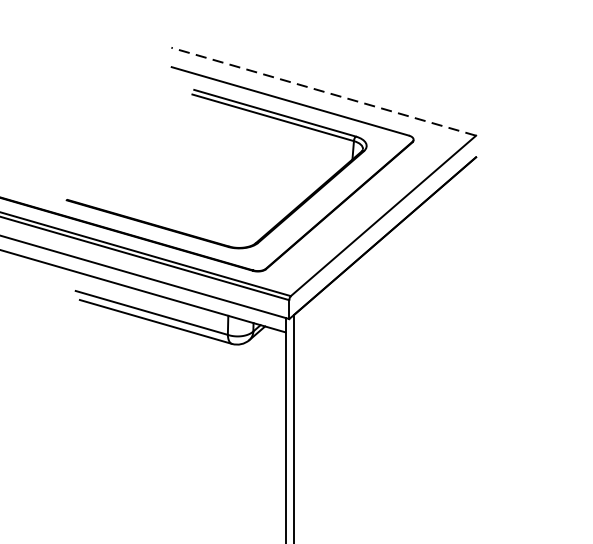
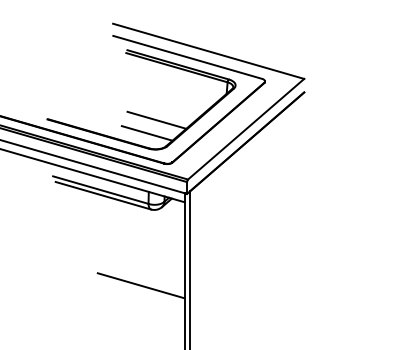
line: (323, 91) -> (208, 51), dashed -> solid
line: (240, 200) -> (156, 119), added
line: (224, 222) -> (146, 133), added
line: (215, 465) -> (140, 285), added

